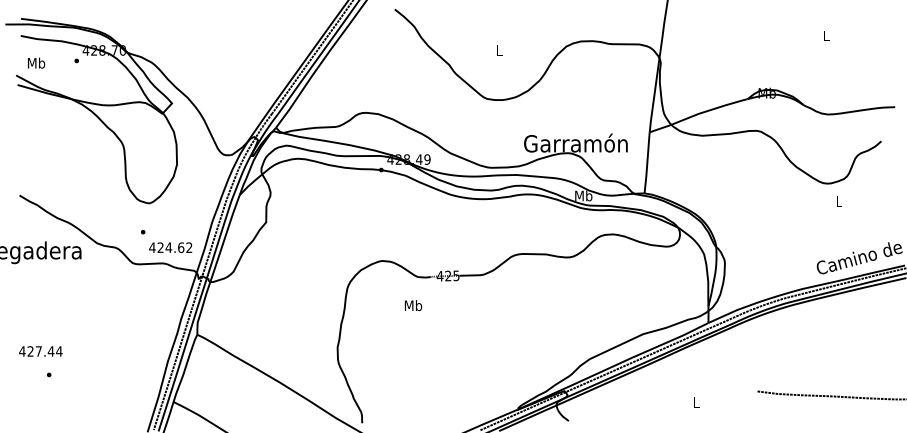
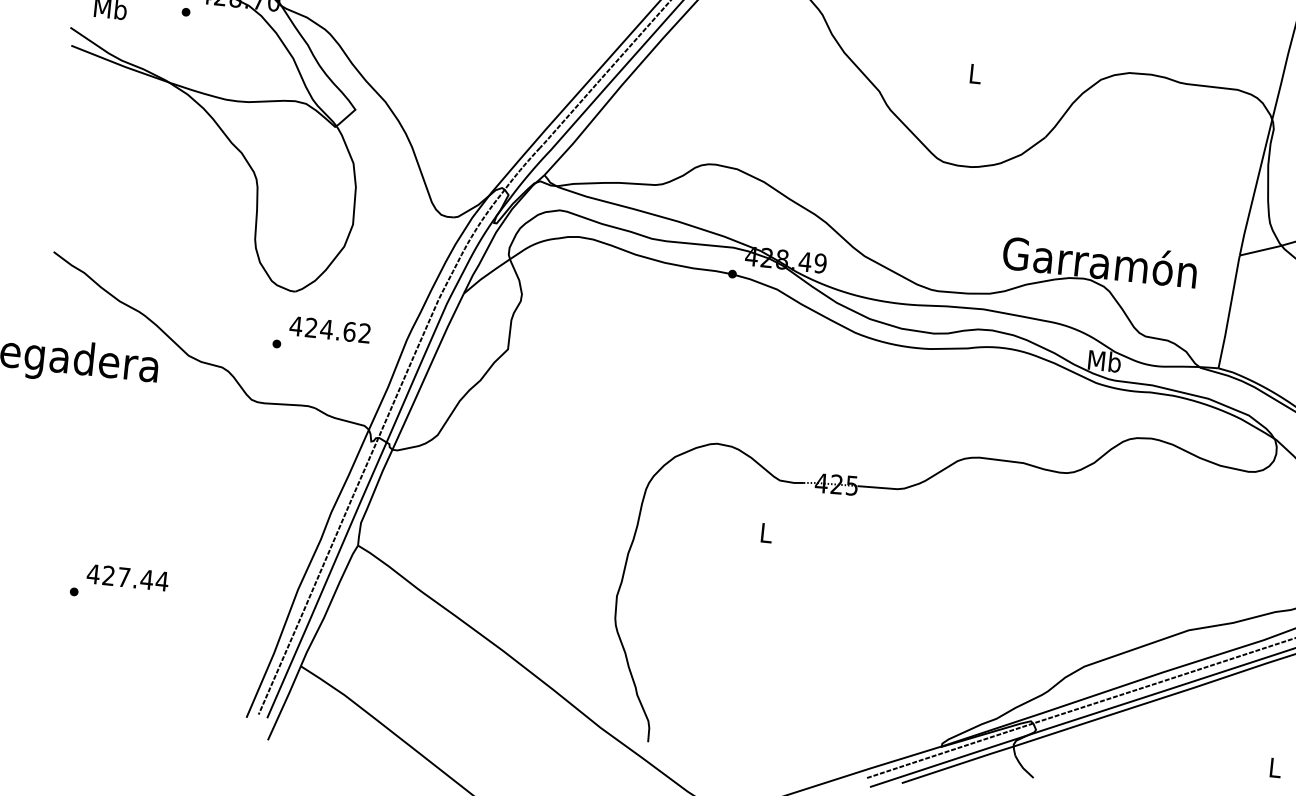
text: (170, 247) -> (329, 329), moved
text: (413, 305) -> (766, 532), Mb -> L
text: (40, 351) -> (127, 577), moved

